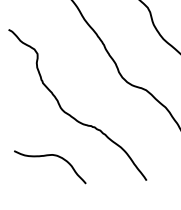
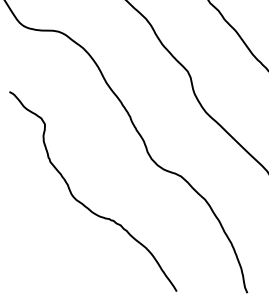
curve: (49, 155) -> (54, 254), removed

